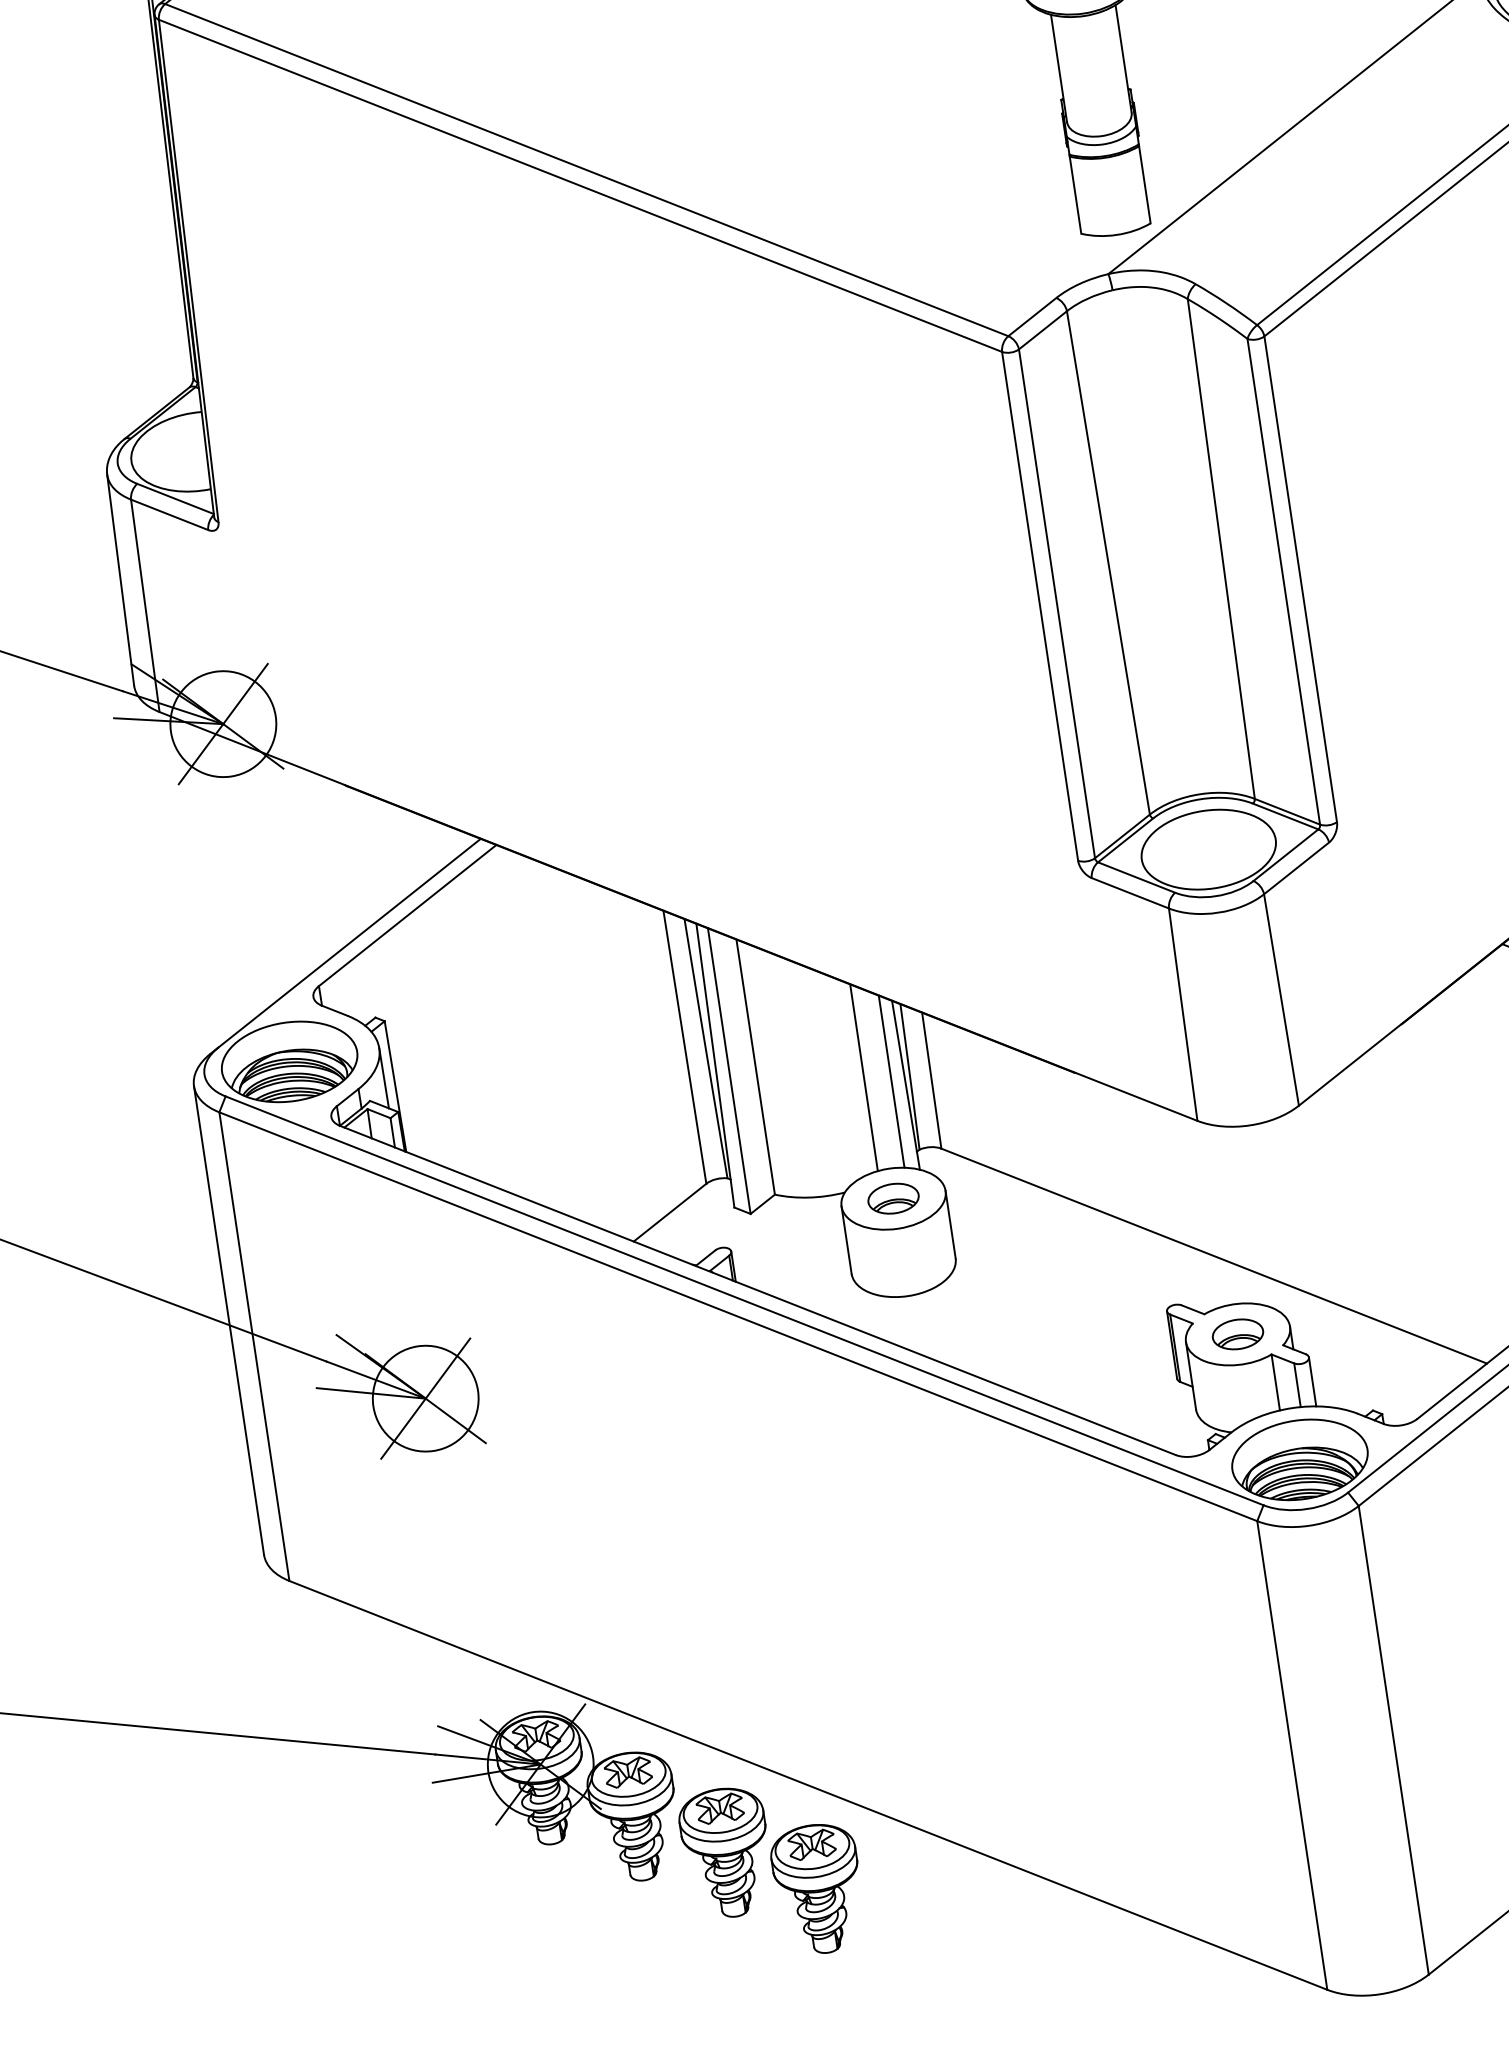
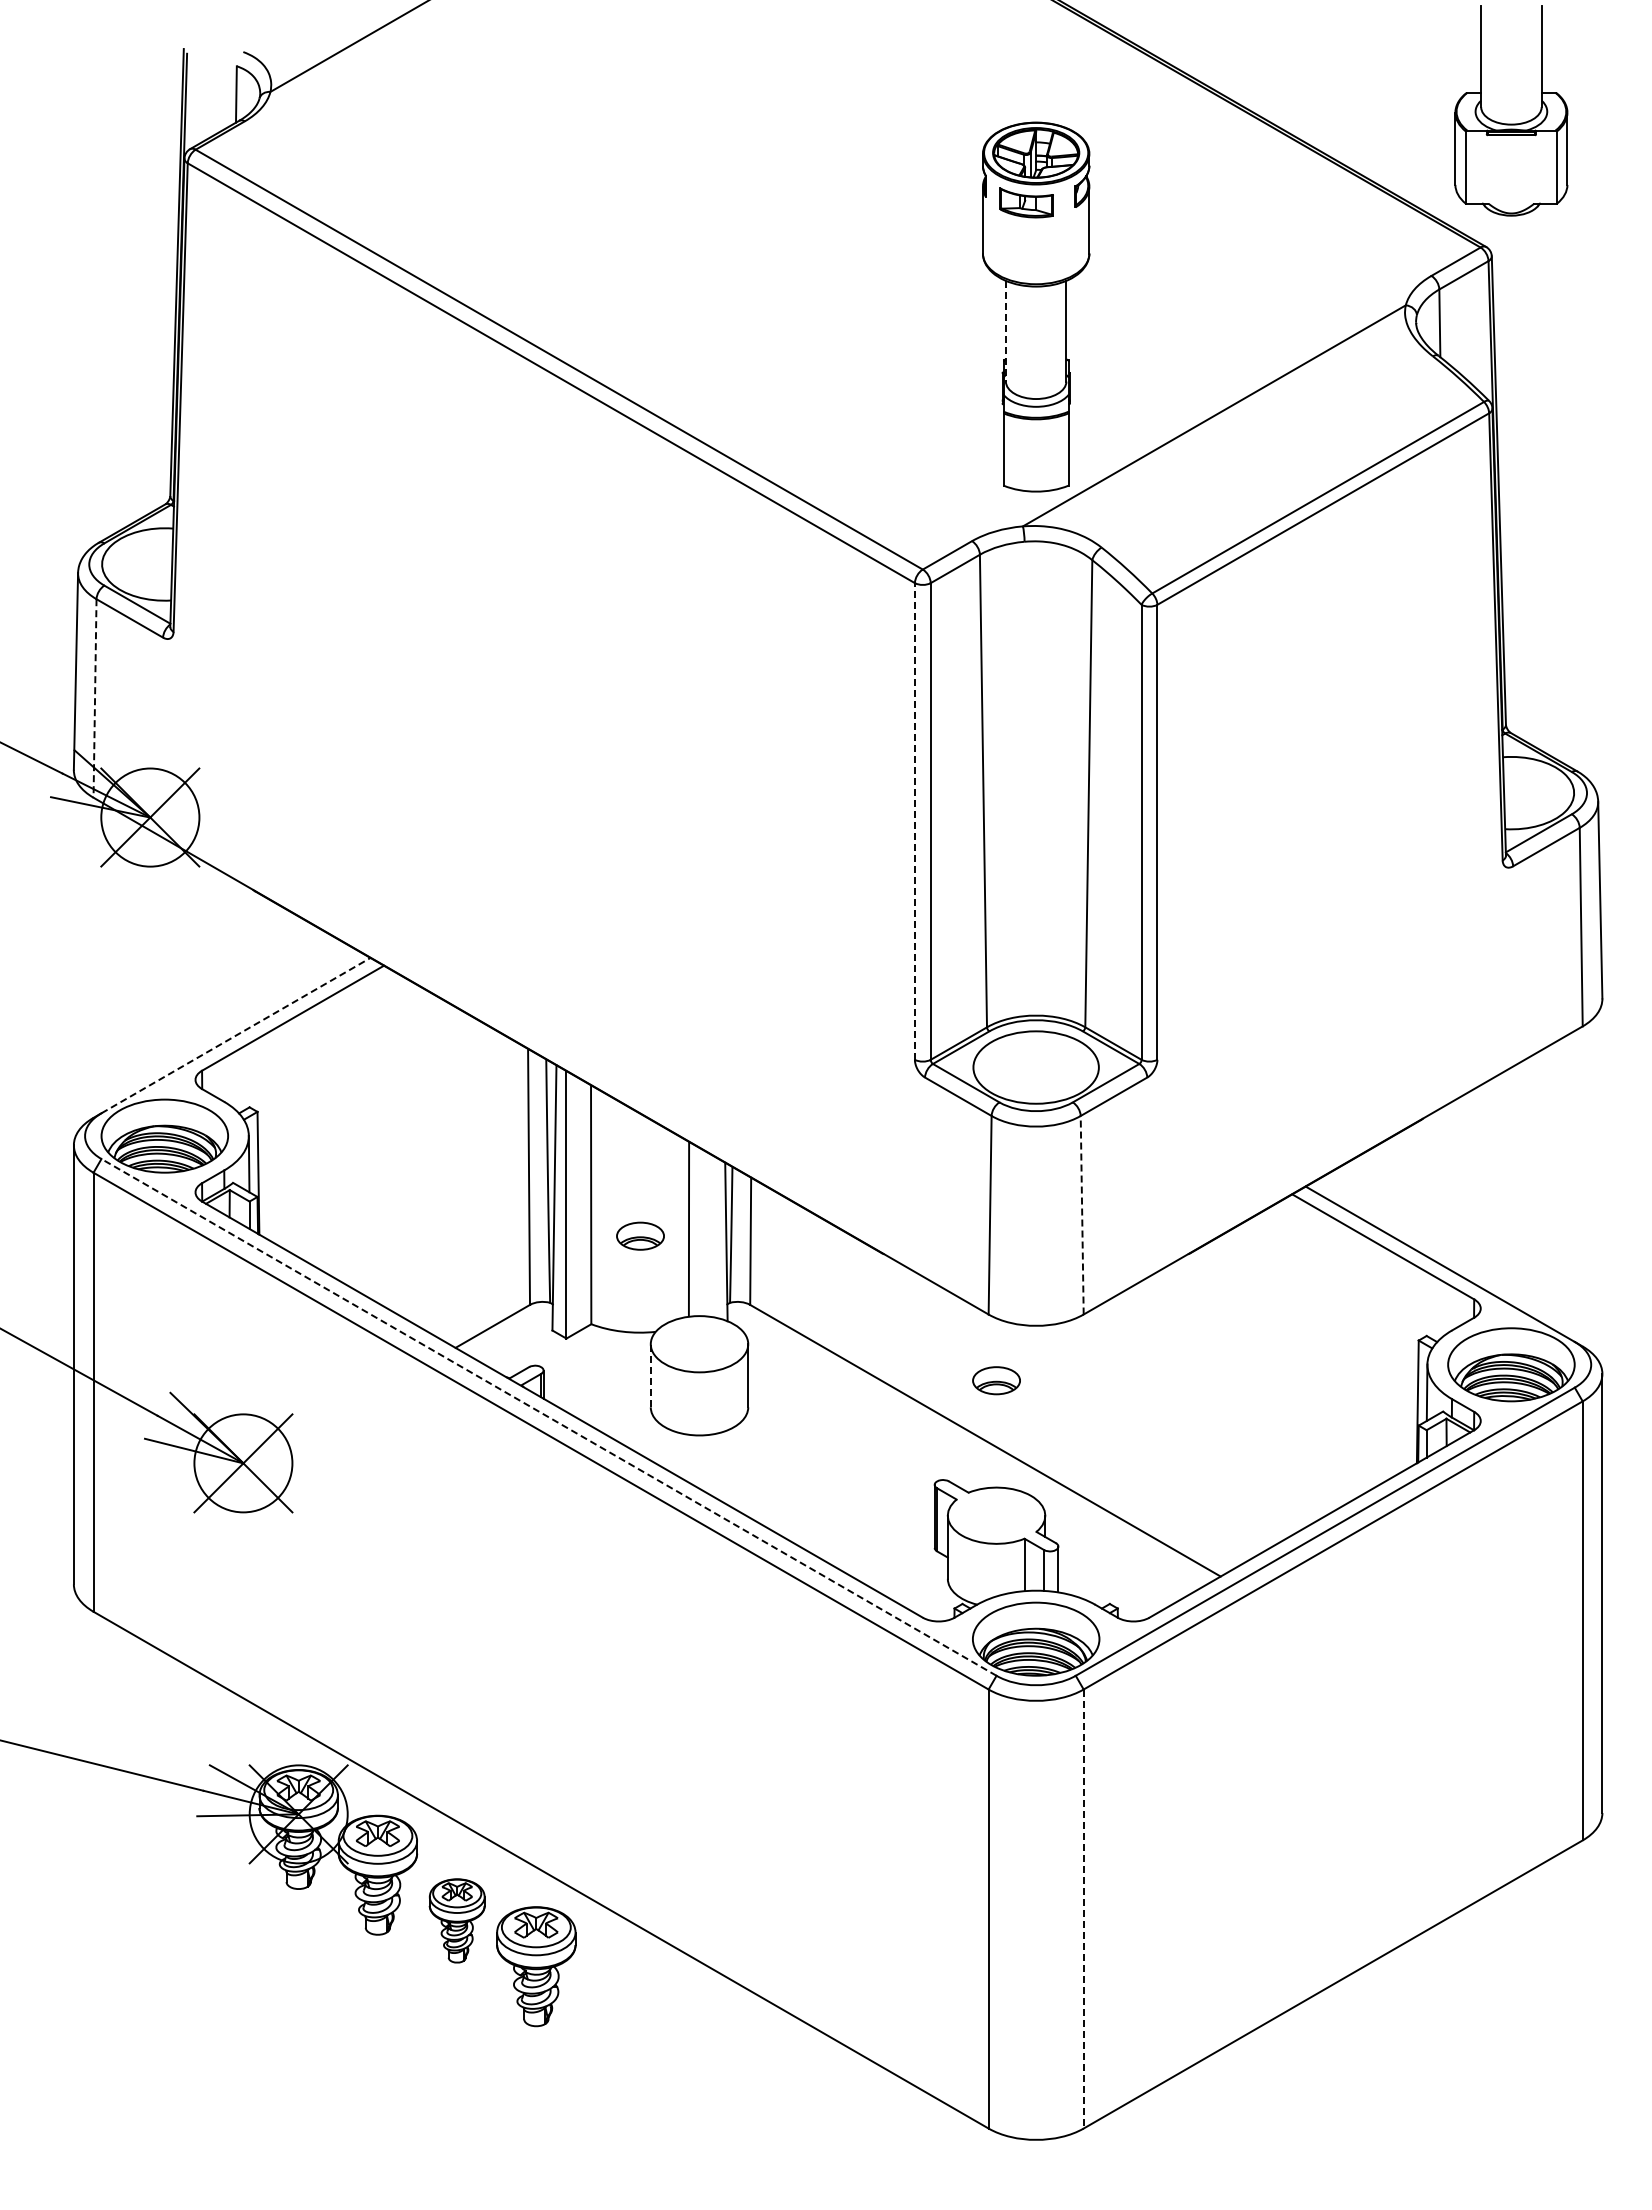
line: (1058, 68) -> (1005, 331), solid -> dashed
line: (145, 605) -> (95, 698), solid -> dashed
line: (1039, 605) -> (914, 820), solid -> dashed
line: (350, 943) -> (236, 1035), solid -> dashed
line: (1281, 999) -> (1082, 1214), solid -> dashed
line: (891, 1081) -> (713, 1236), removed
part: (893, 1197) -> (640, 1235), moved
line: (846, 1239) -> (650, 1375), solid -> dashed
line: (745, 1300) -> (549, 1417), solid -> dashed
part: (1237, 1334) -> (996, 1380), moved
line: (1393, 1740) -> (1083, 1909), solid -> dashed
part: (727, 1852) -> (457, 1920), size x0.7

